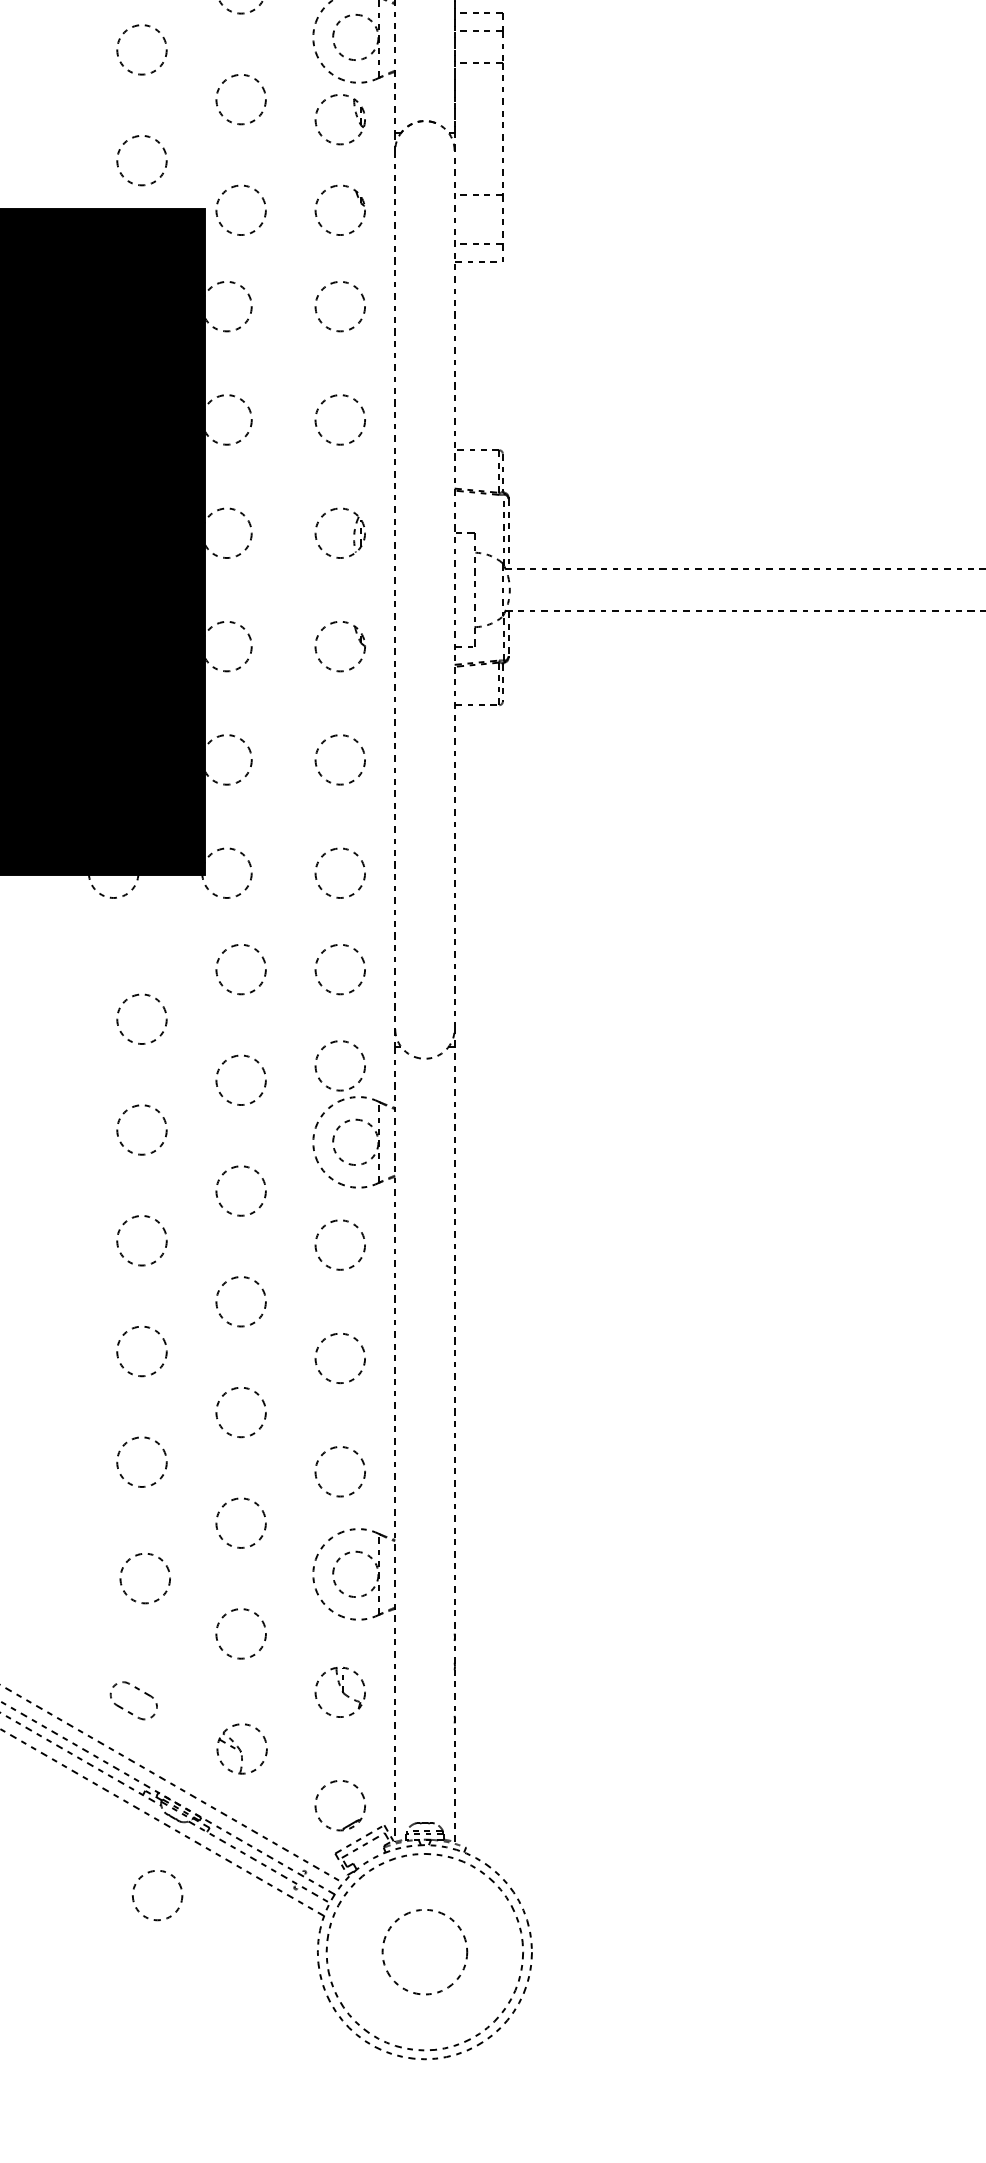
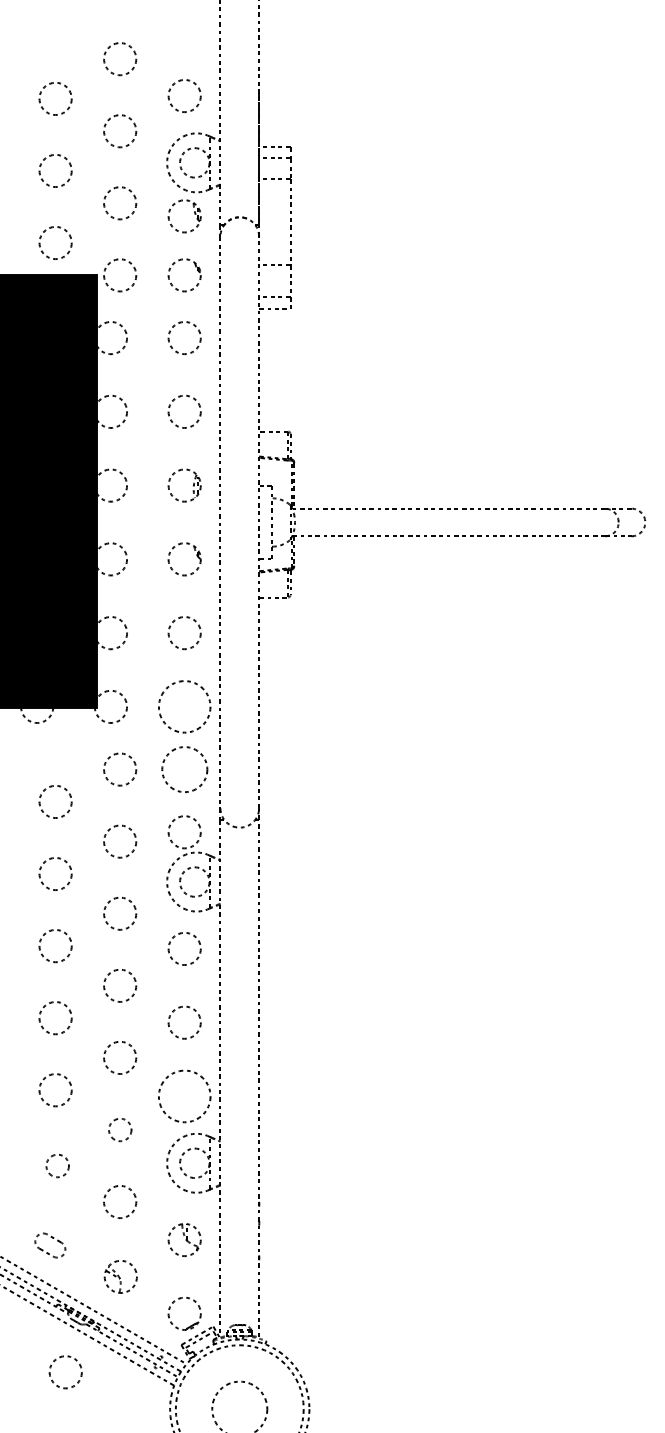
circle: (339, 872) -> (184, 706), size x1.6
circle: (339, 969) -> (184, 769), size x1.4
circle: (339, 1471) -> (184, 1096), size x1.6
circle: (241, 1522) -> (120, 1129), size x0.7
circle: (144, 1577) -> (57, 1165), size x0.7

